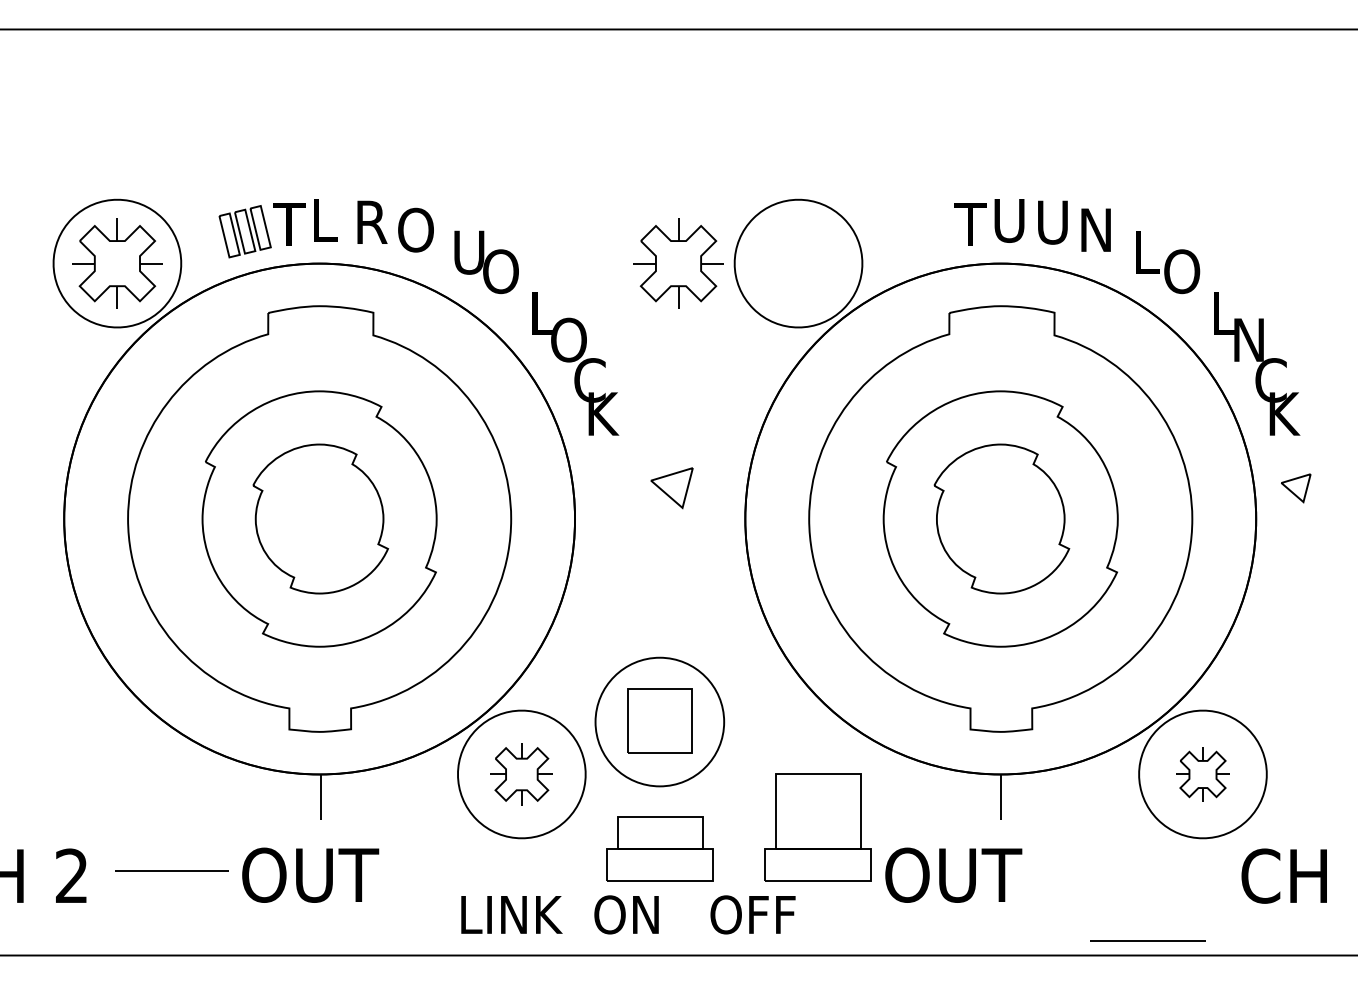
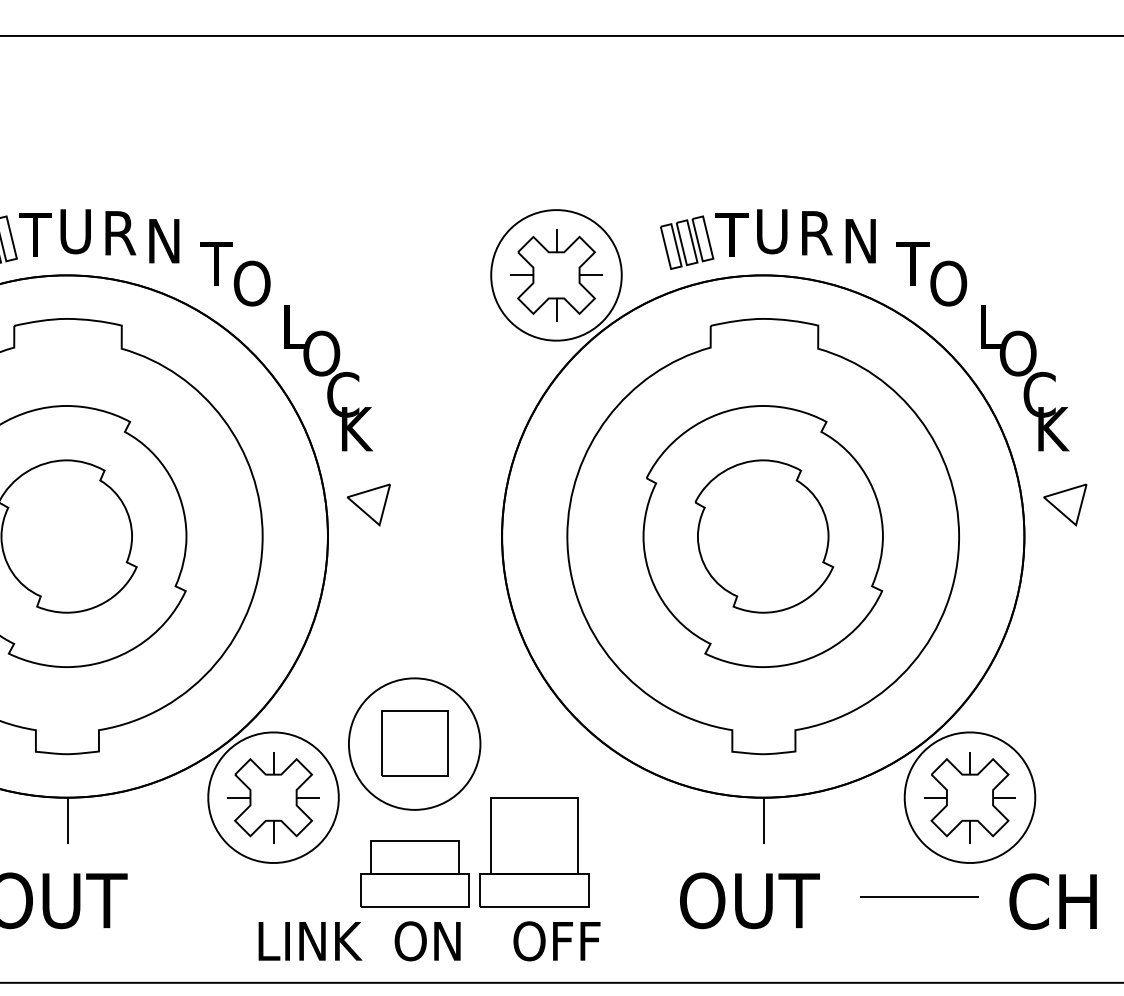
text: (328, 220) -> (75, 231), L -> U
text: (1053, 222) -> (817, 233), U -> R
text: (415, 229) -> (164, 240), O -> N
part: (925, 231) -> (686, 242), added
text: (467, 252) -> (217, 264), U -> T
text: (1147, 252) -> (913, 264), L -> T
part: (678, 263) -> (556, 275), moved
text: (1250, 339) -> (1018, 352), N -> O
part: (671, 488) -> (368, 505), moved
part: (1295, 488) -> (1064, 505), size x1.43
part: (521, 774) -> (273, 797), size x1.43
part: (1202, 774) -> (969, 797), size x1.67
part: (817, 827) -> (533, 851), moved
text: (953, 874) -> (749, 900), moved
text: (628, 914) -> (429, 940), moved
line: (1147, 940) -> (919, 895), moved

